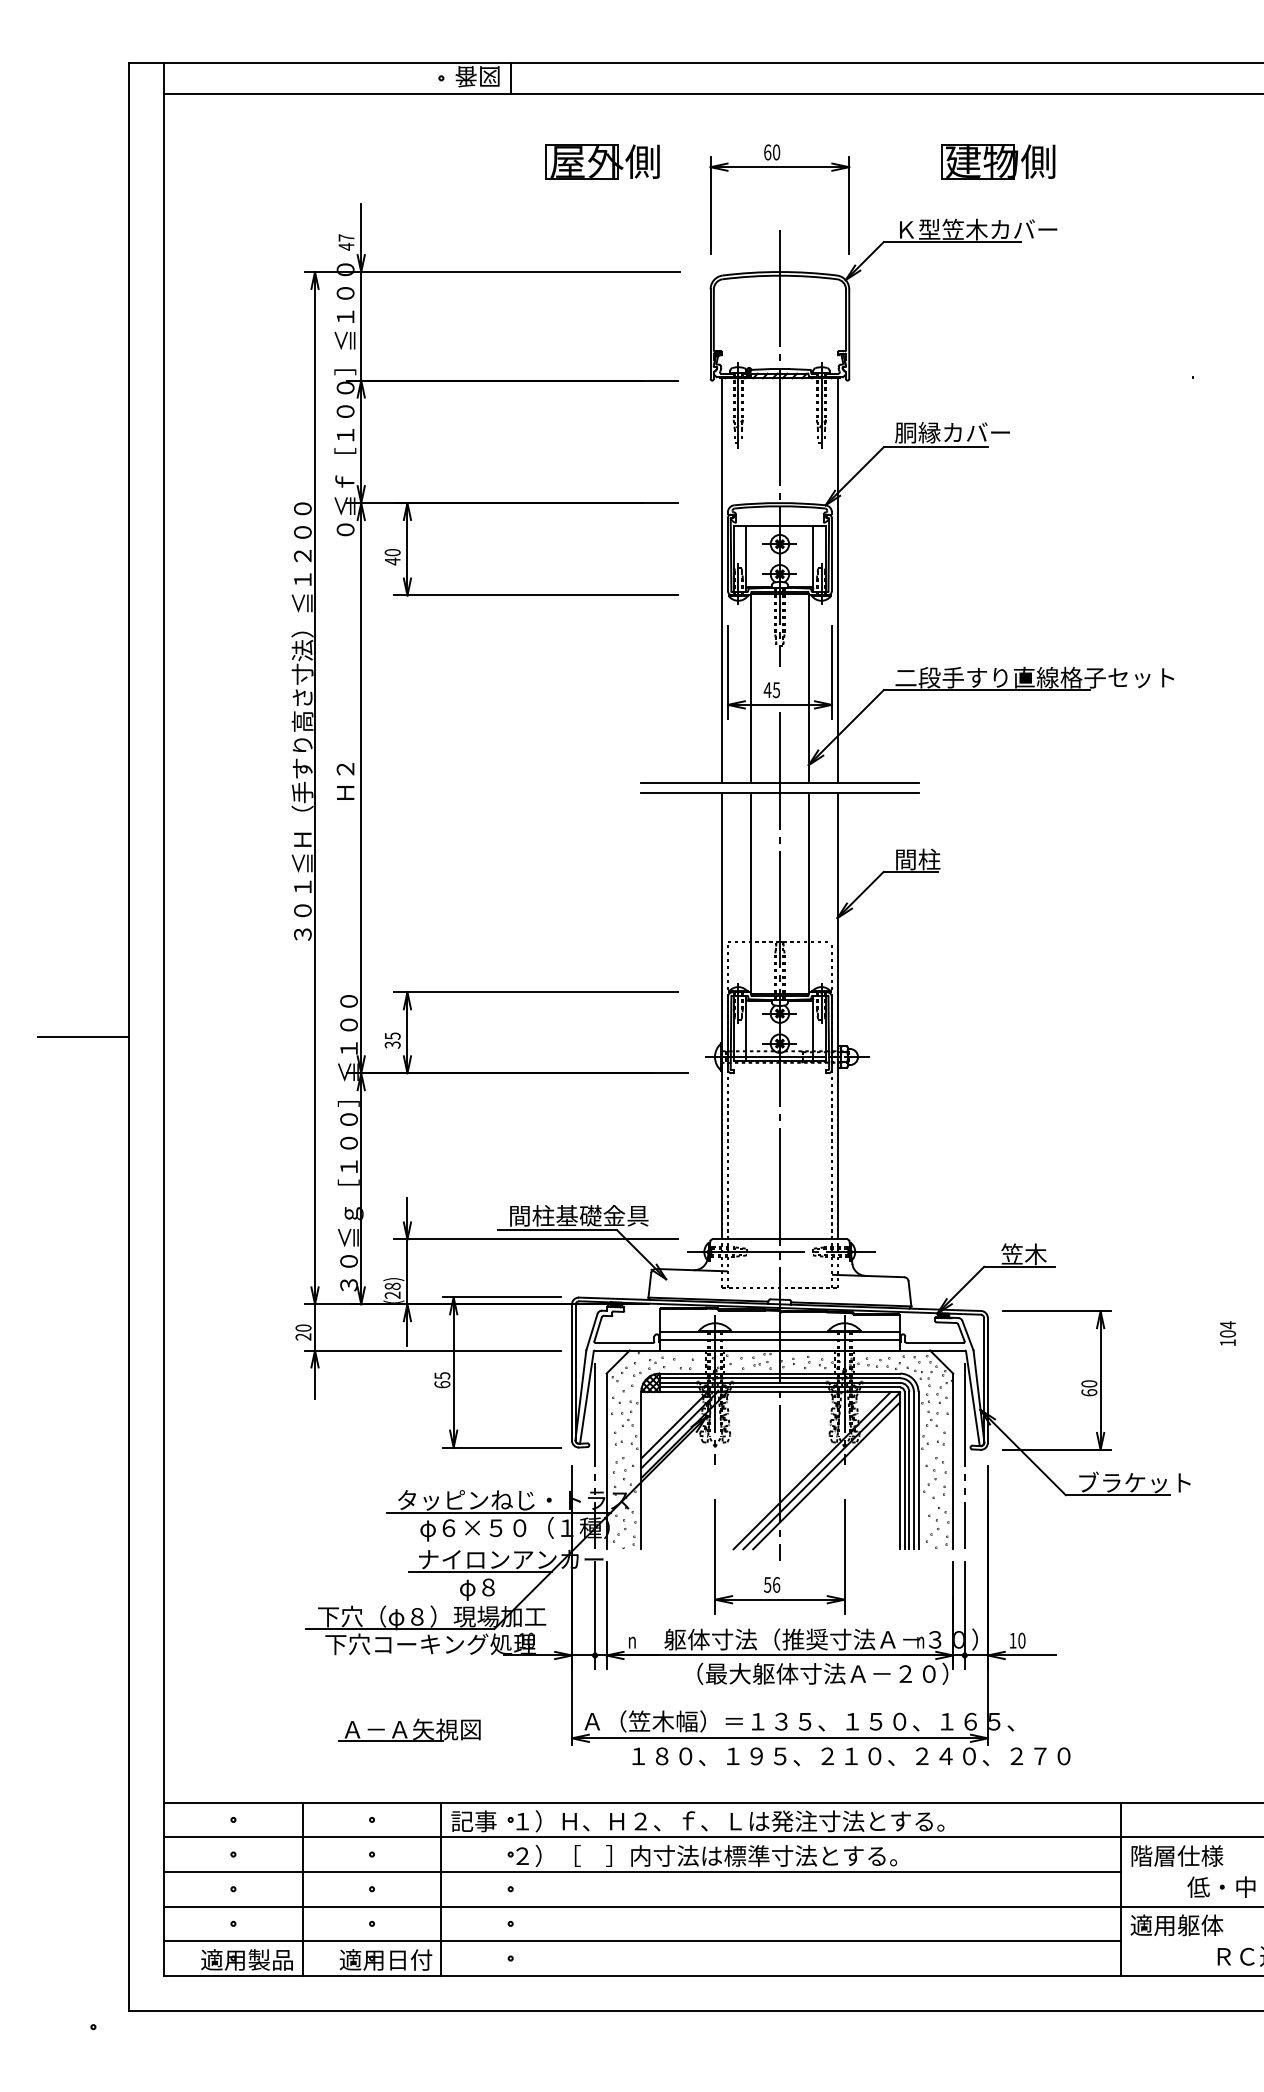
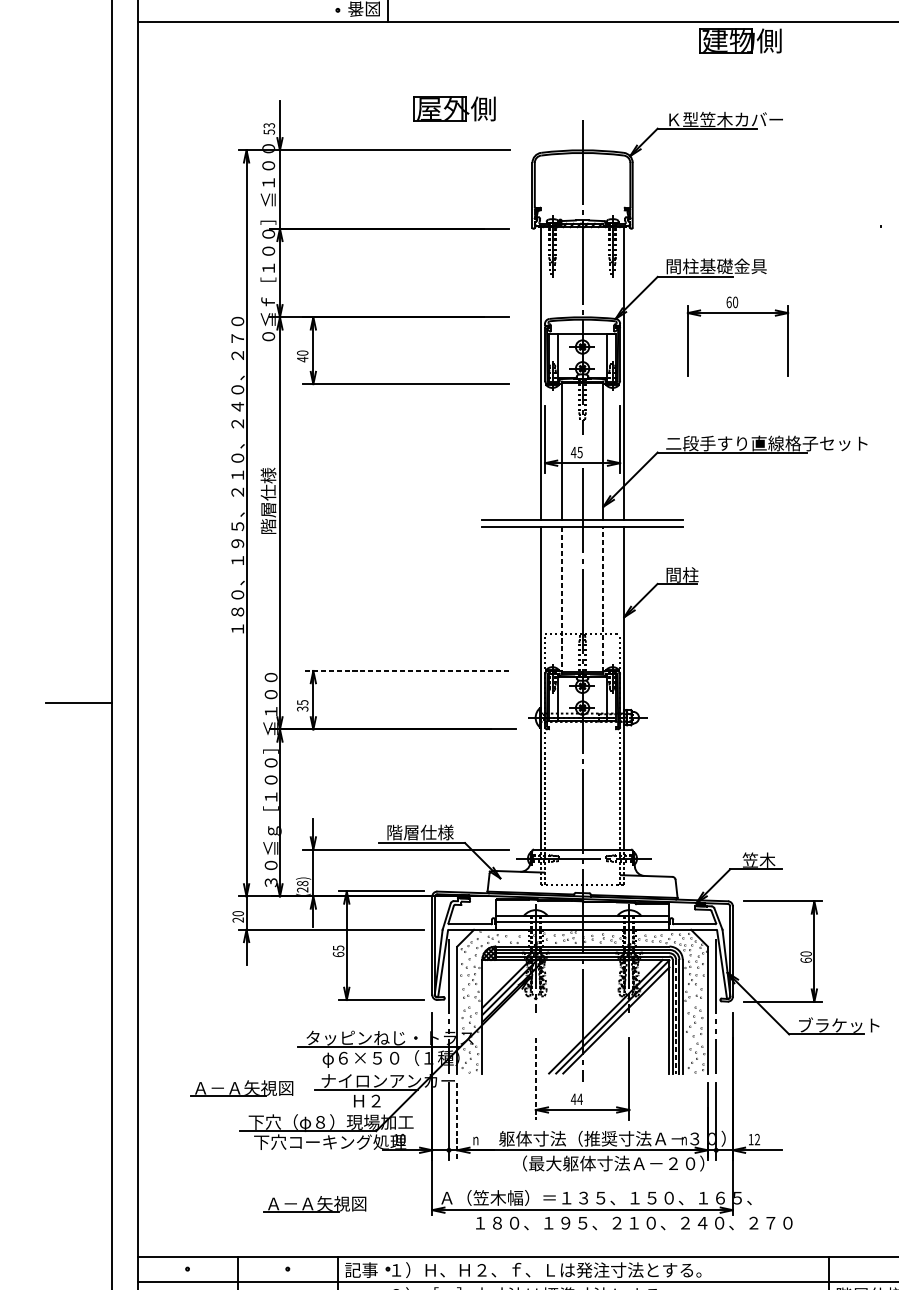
part: (602, 161) -> (454, 108), moved
part: (998, 161) -> (740, 40), moved
part: (779, 167) -> (737, 313), moved
text: (346, 242) -> (269, 128), 47 -> 53
text: (964, 432) -> (716, 266), 胴縁カバー -> 間柱基礎金具
text: (302, 733) -> (237, 483), ３０１≦Ｈ（手すり高さ寸法）≦１２００ -> １８０、１９５、２１０、２４０、２７０
text: (345, 756) -> (268, 500), Ｈ２ -> 階層仕様
line: (808, 893) -> (603, 599), solid -> dashed
line: (751, 894) -> (562, 600), solid -> dashed
line: (535, 992) -> (405, 671), solid -> dashed
text: (579, 1215) -> (437, 832), 間柱基礎金具 -> 階層仕様
line: (909, 1470) -> (676, 1016), solid -> dashed
line: (715, 1556) -> (536, 1078), solid -> dashed
part: (308, 1569) -> (241, 1088), added
text: (771, 1584) -> (576, 1098), 56 -> 44
text: (480, 1589) -> (366, 1102), φ８ -> Ｈ２
line: (606, 1615) -> (457, 1121), solid -> dashed
text: (1021, 1640) -> (757, 1139), 10 -> 12

